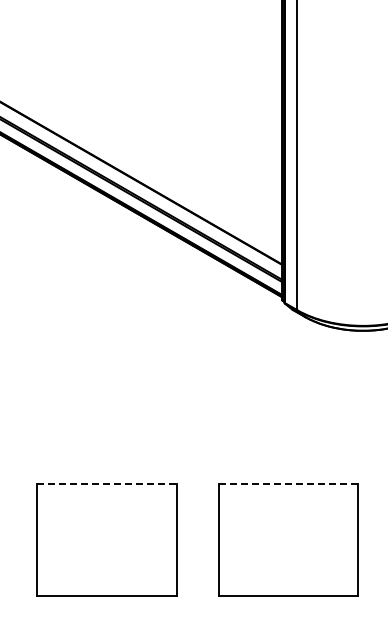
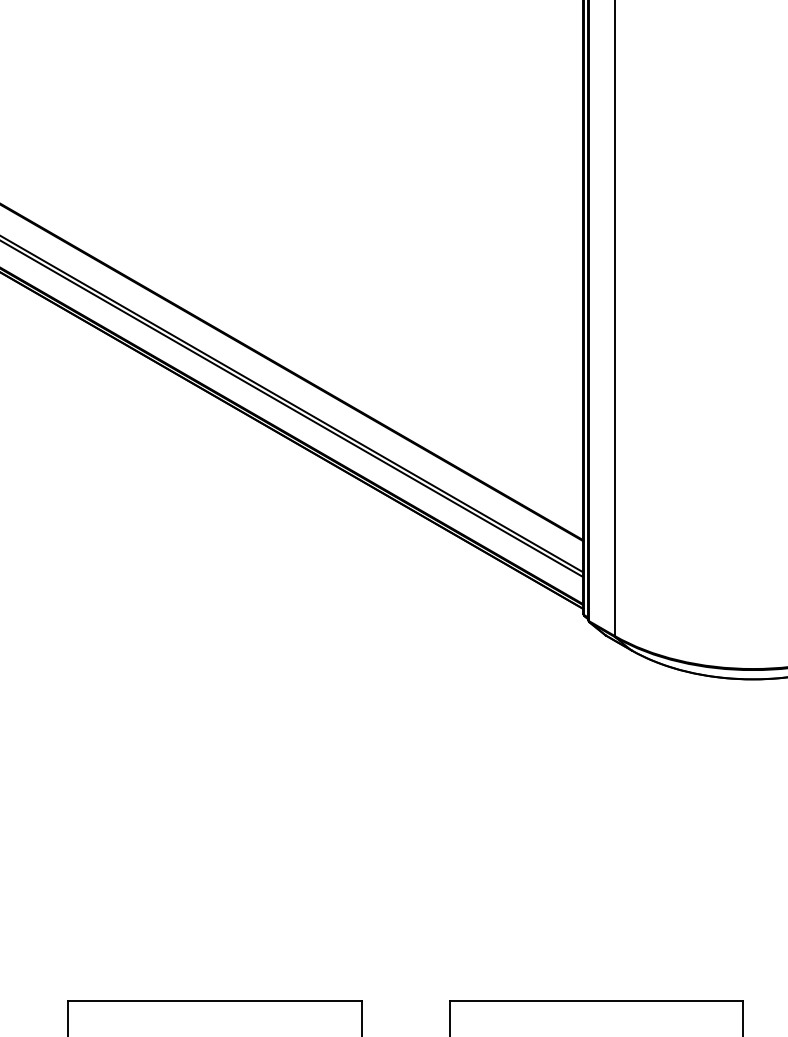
line: (106, 484) -> (214, 1001), dashed -> solid
line: (288, 484) -> (596, 1001), dashed -> solid

